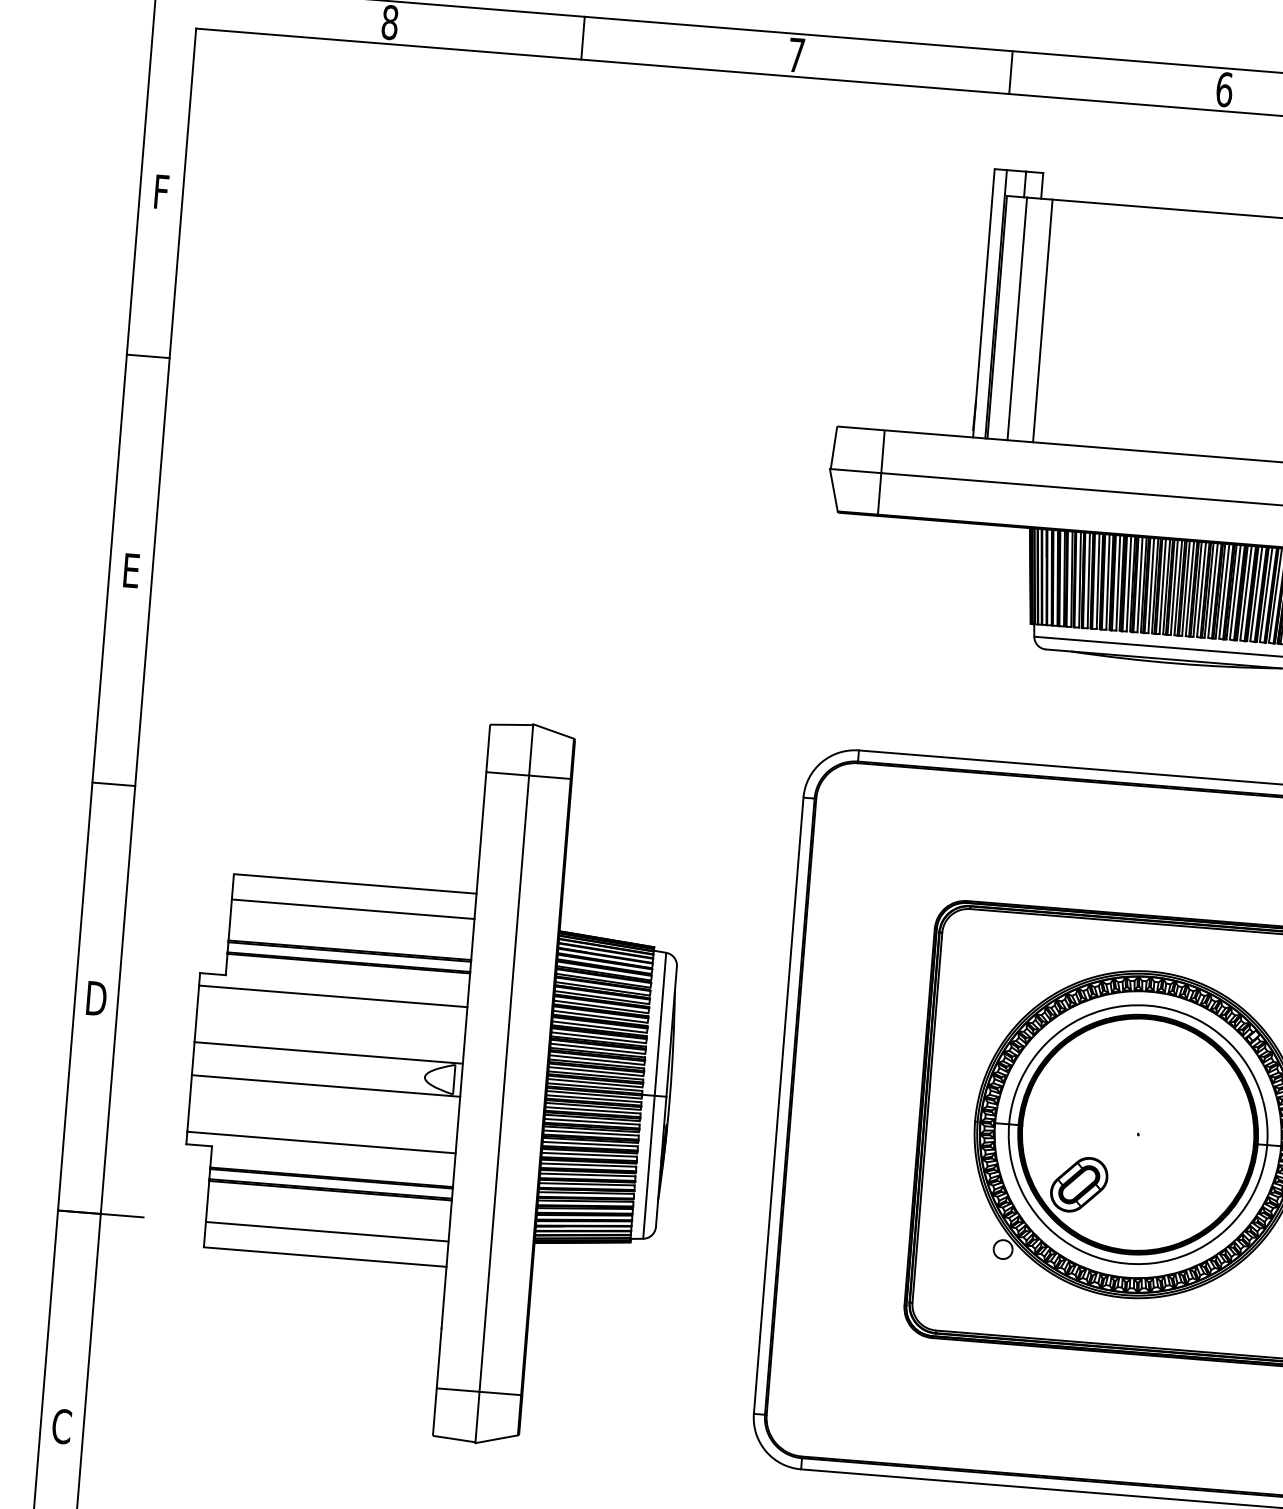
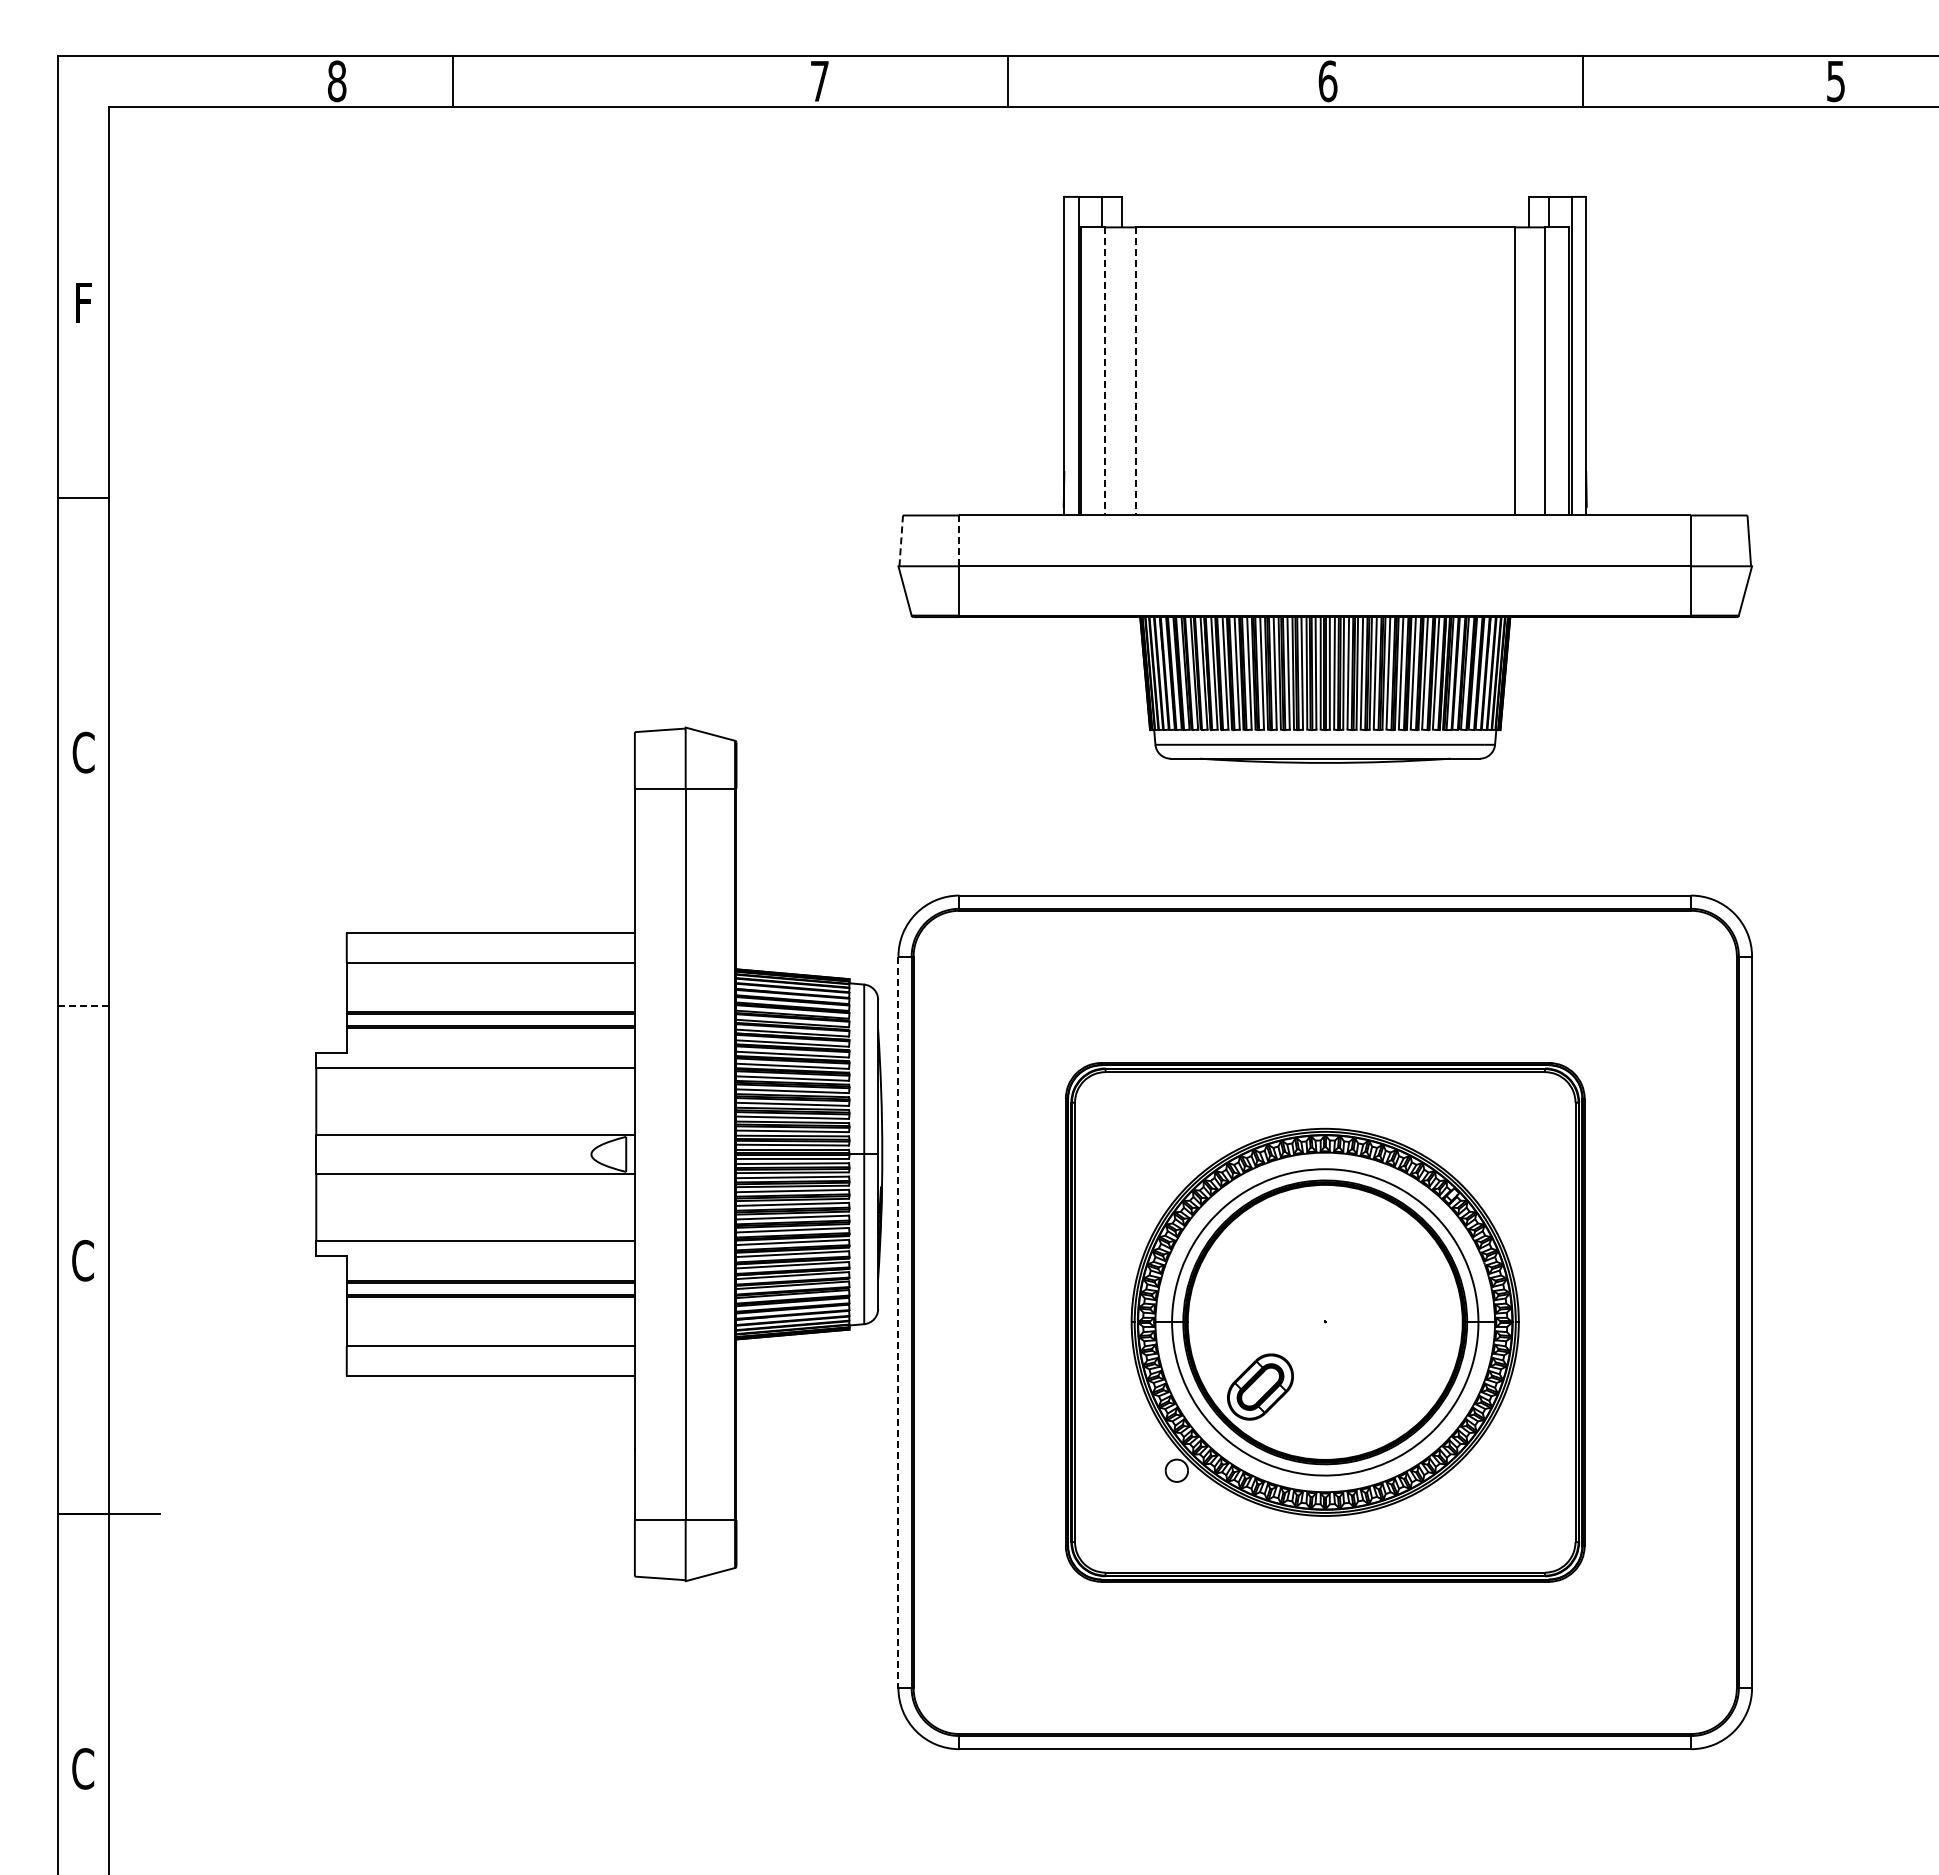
line: (583, 38) -> (453, 81), moved
line: (1011, 72) -> (1008, 81), moved
line: (1017, 318) -> (1105, 371), solid -> dashed
line: (1042, 321) -> (1135, 371), solid -> dashed
line: (834, 446) -> (901, 539), solid -> dashed
line: (883, 452) -> (959, 541), solid -> dashed
text: (130, 570) -> (83, 752), E -> C
line: (113, 784) -> (83, 1006), solid -> dashed
text: (96, 998) -> (83, 1260), D -> C
part: (431, 1077) -> (599, 1154), moved
line: (778, 1105) -> (898, 1322), solid -> dashed

